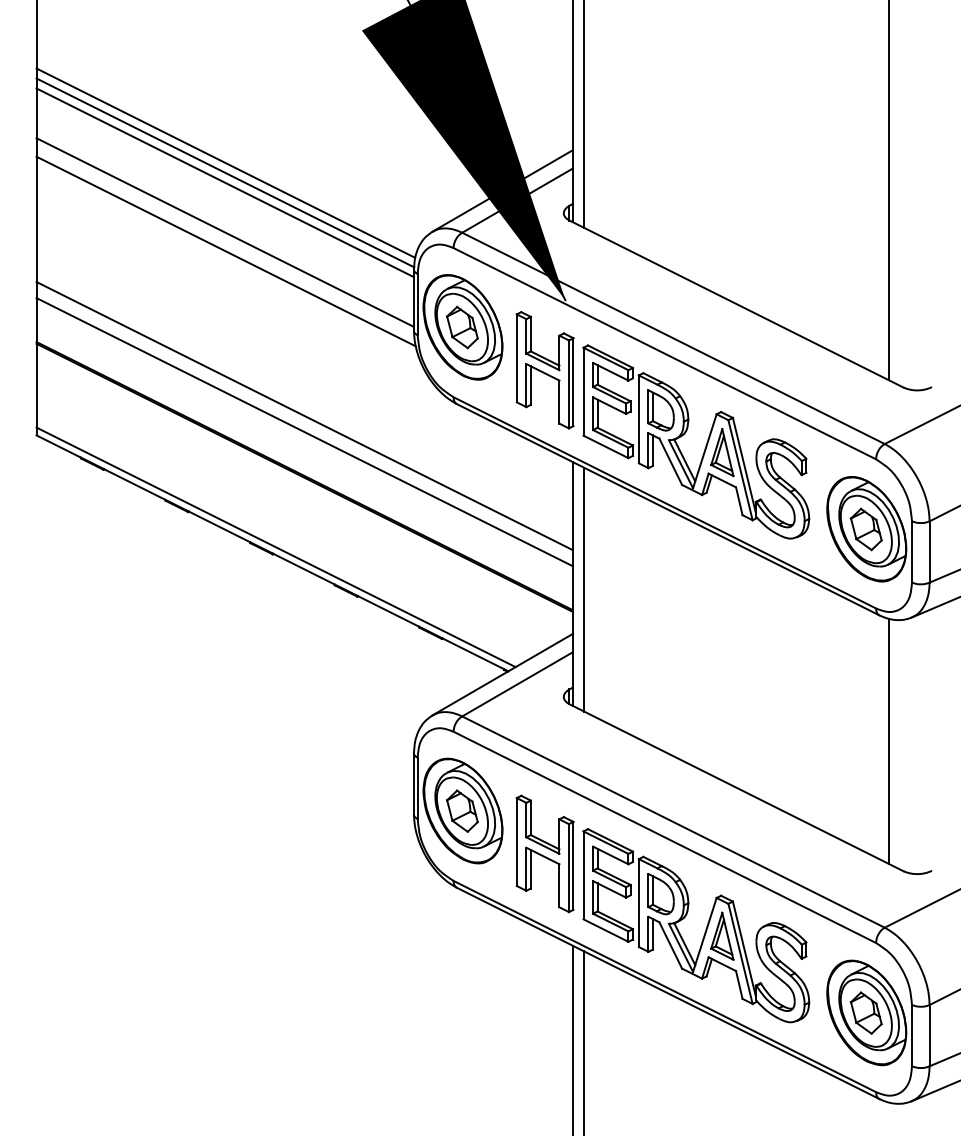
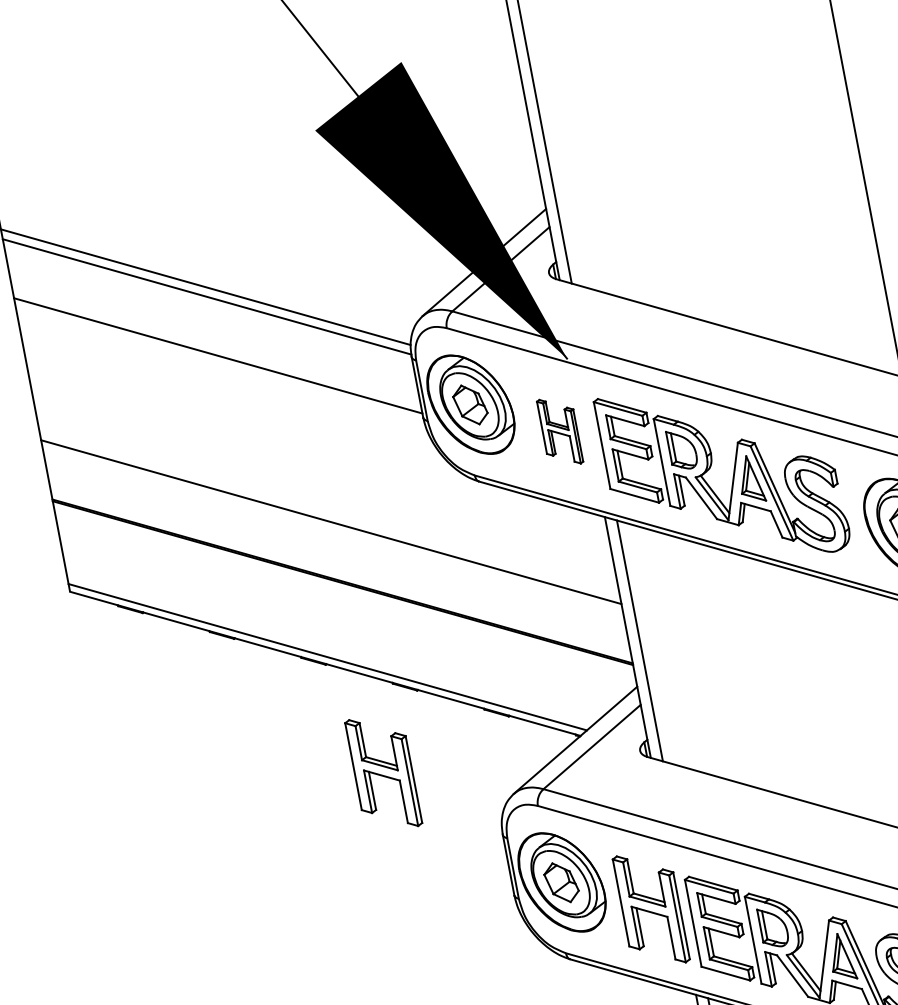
line: (224, 182) -> (208, 306), removed
line: (225, 251) -> (222, 374), removed
part: (544, 370) -> (559, 431), size x0.6
line: (304, 432) -> (334, 538), removed
part: (308, 670) -> (382, 772), added

